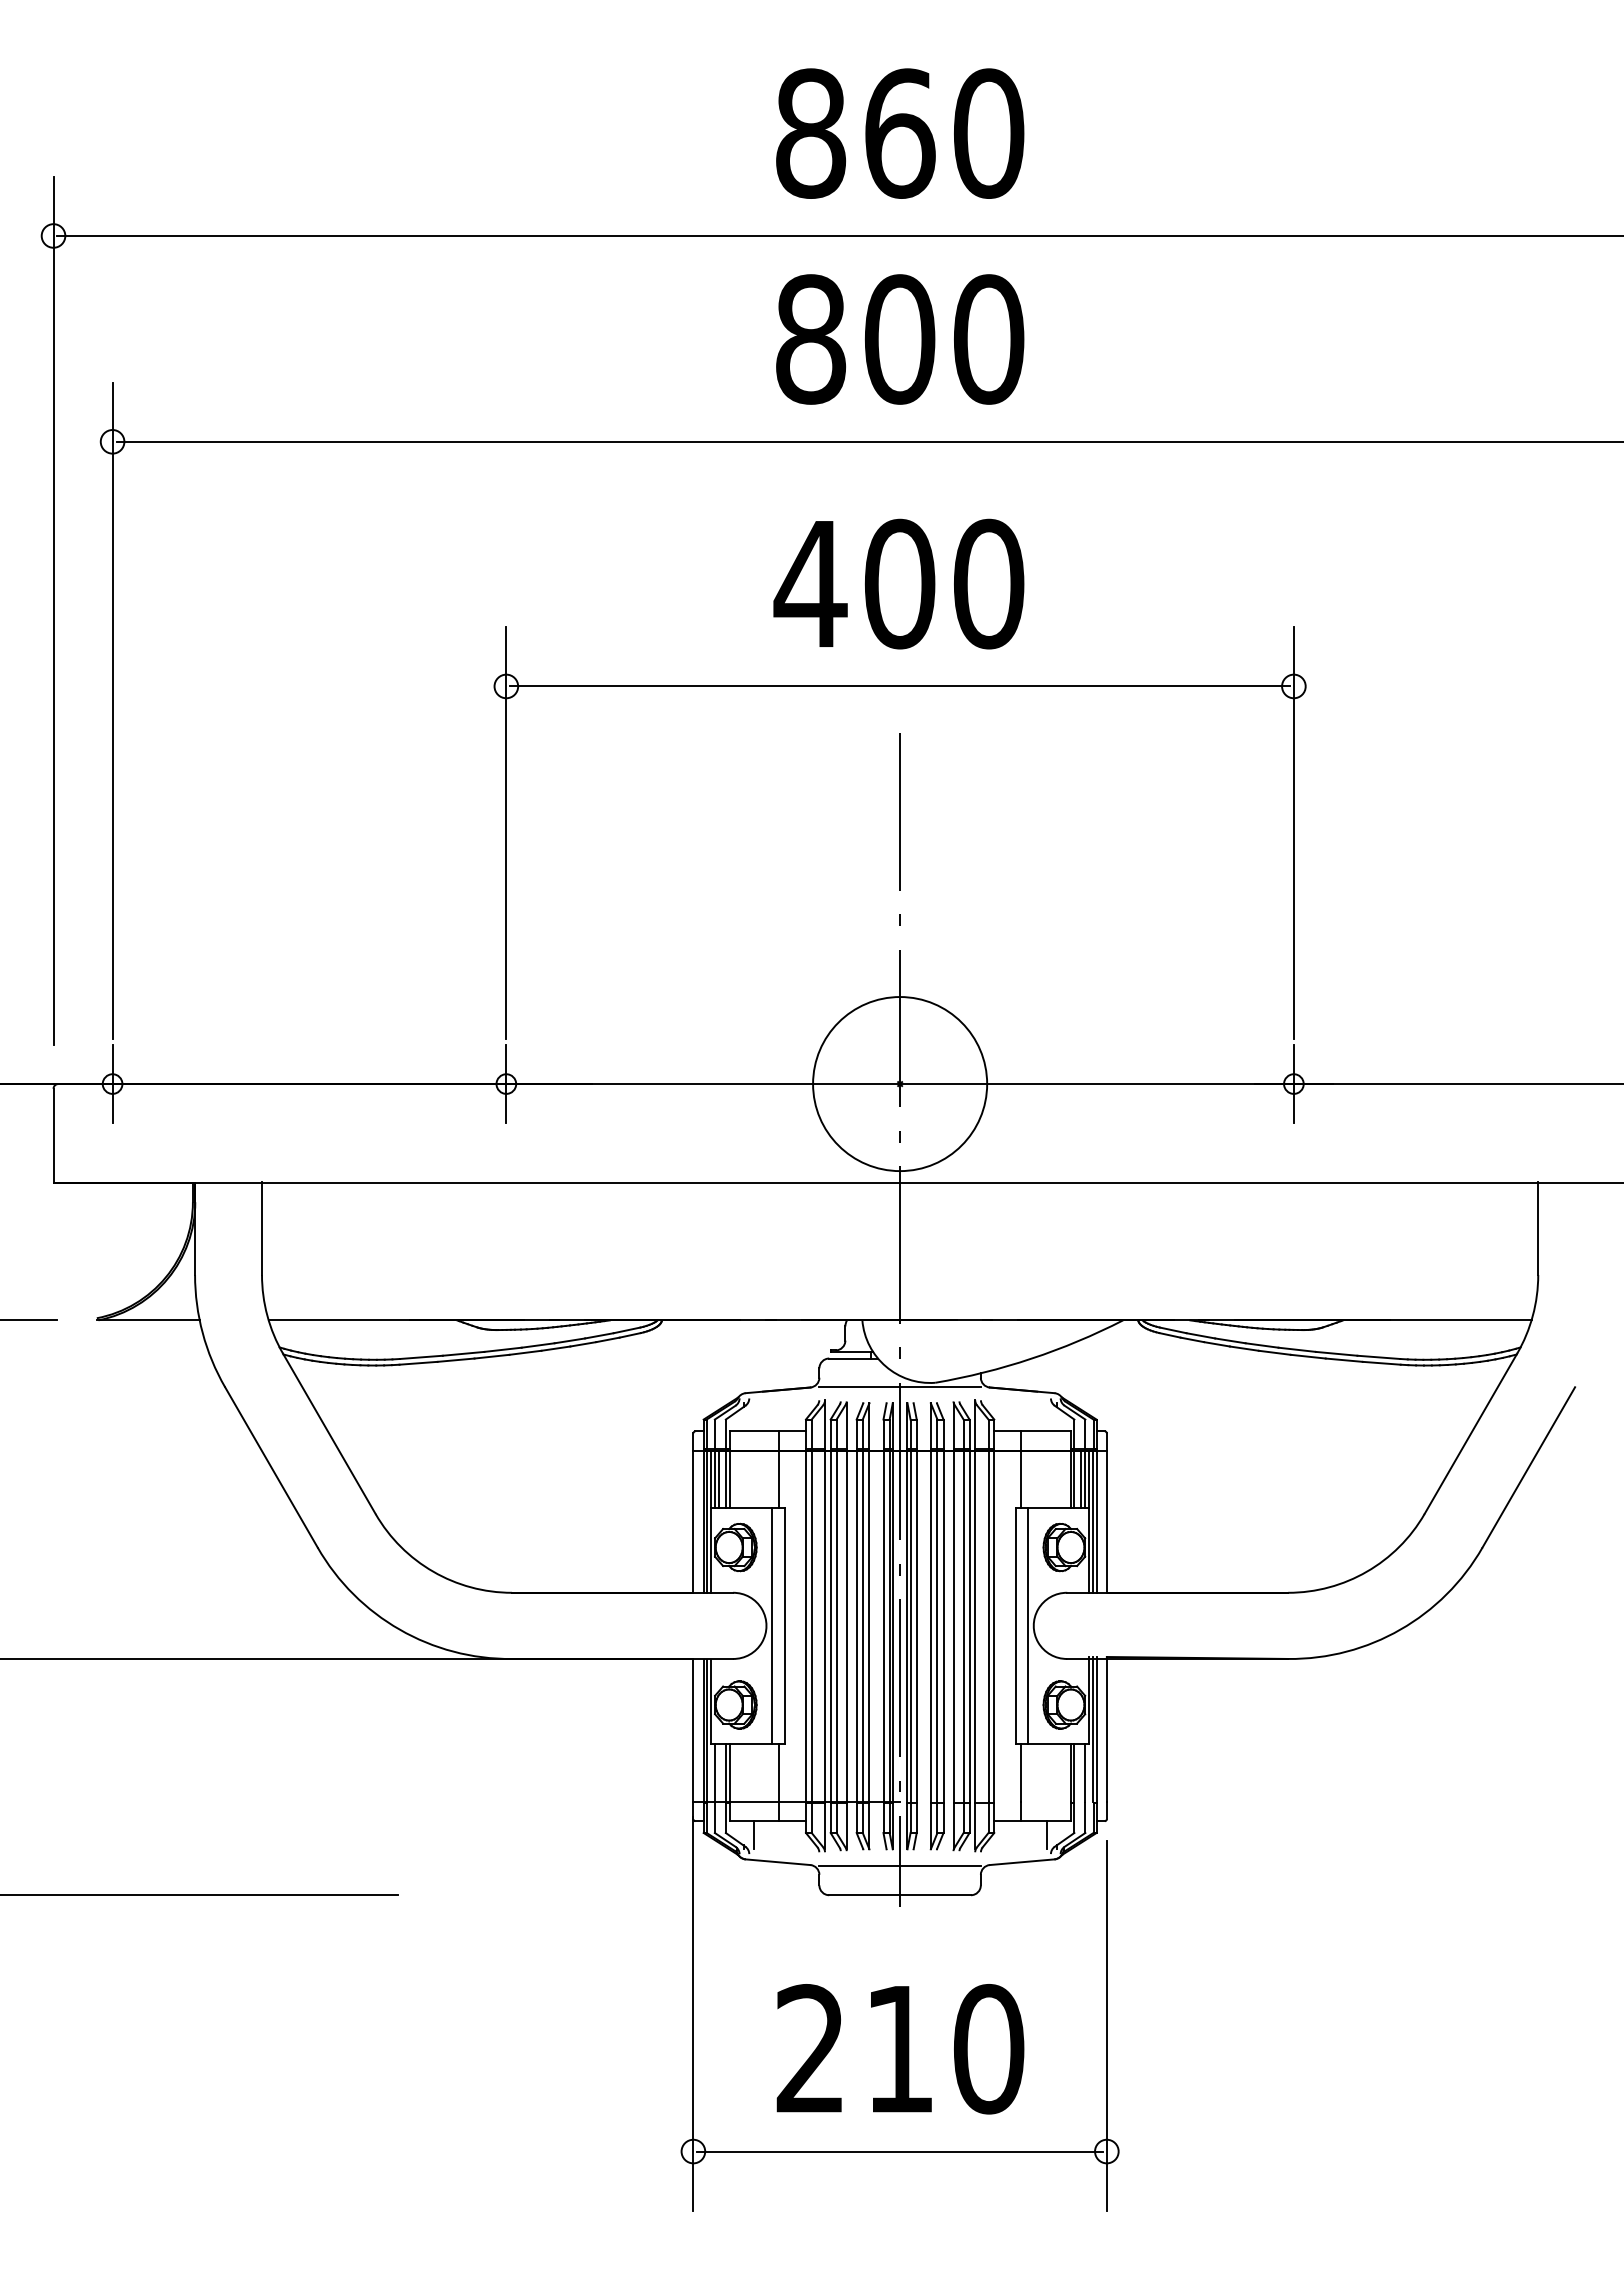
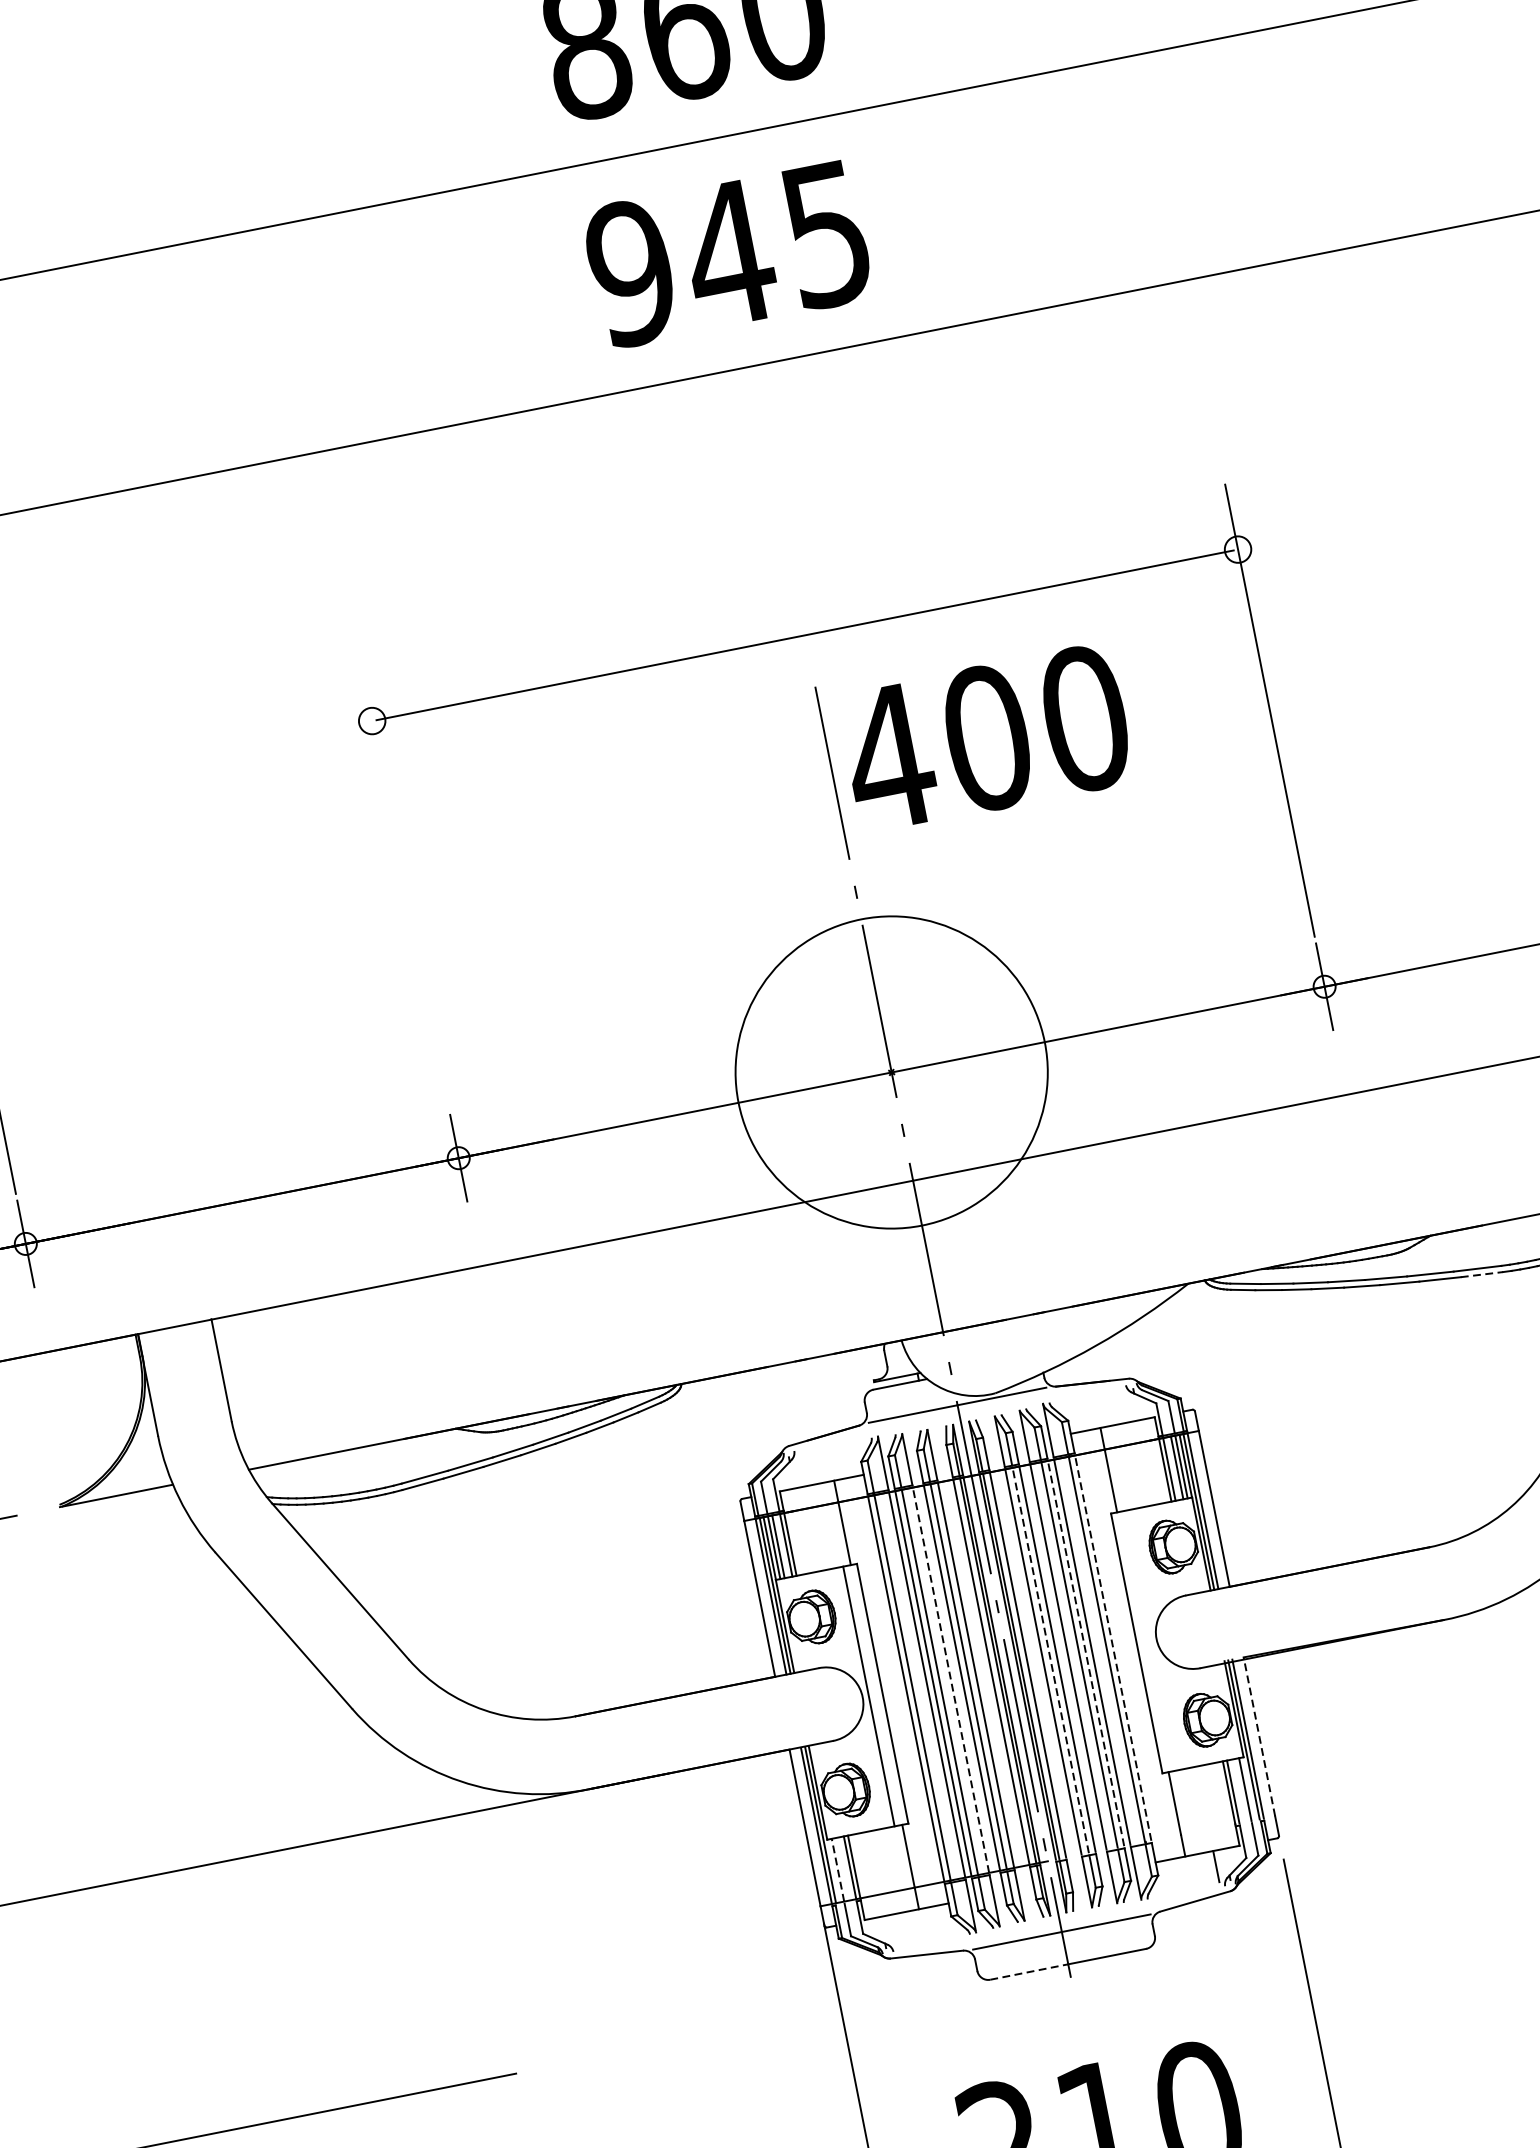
text: (899, 339) -> (728, 254), 800 -> 945
text: (898, 583) -> (985, 737), moved
line: (506, 832) -> (404, 881), removed
circle: (900, 1084) -> (892, 1072), size x1.6
line: (1382, 1363) -> (1482, 1274), solid -> dashed
line: (846, 1625) -> (950, 1679), solid -> dashed
line: (937, 1625) -> (1050, 1659), solid -> dashed
line: (969, 1625) -> (1085, 1652), solid -> dashed
line: (994, 1625) -> (1113, 1647), solid -> dashed
line: (1028, 1626) -> (1150, 1640), removed
line: (1106, 1728) -> (1258, 1736), solid -> dashed
line: (714, 1772) -> (837, 1869), solid -> dashed
line: (753, 1835) -> (894, 1930), removed
line: (865, 1895) -> (1030, 1972), solid -> dashed

